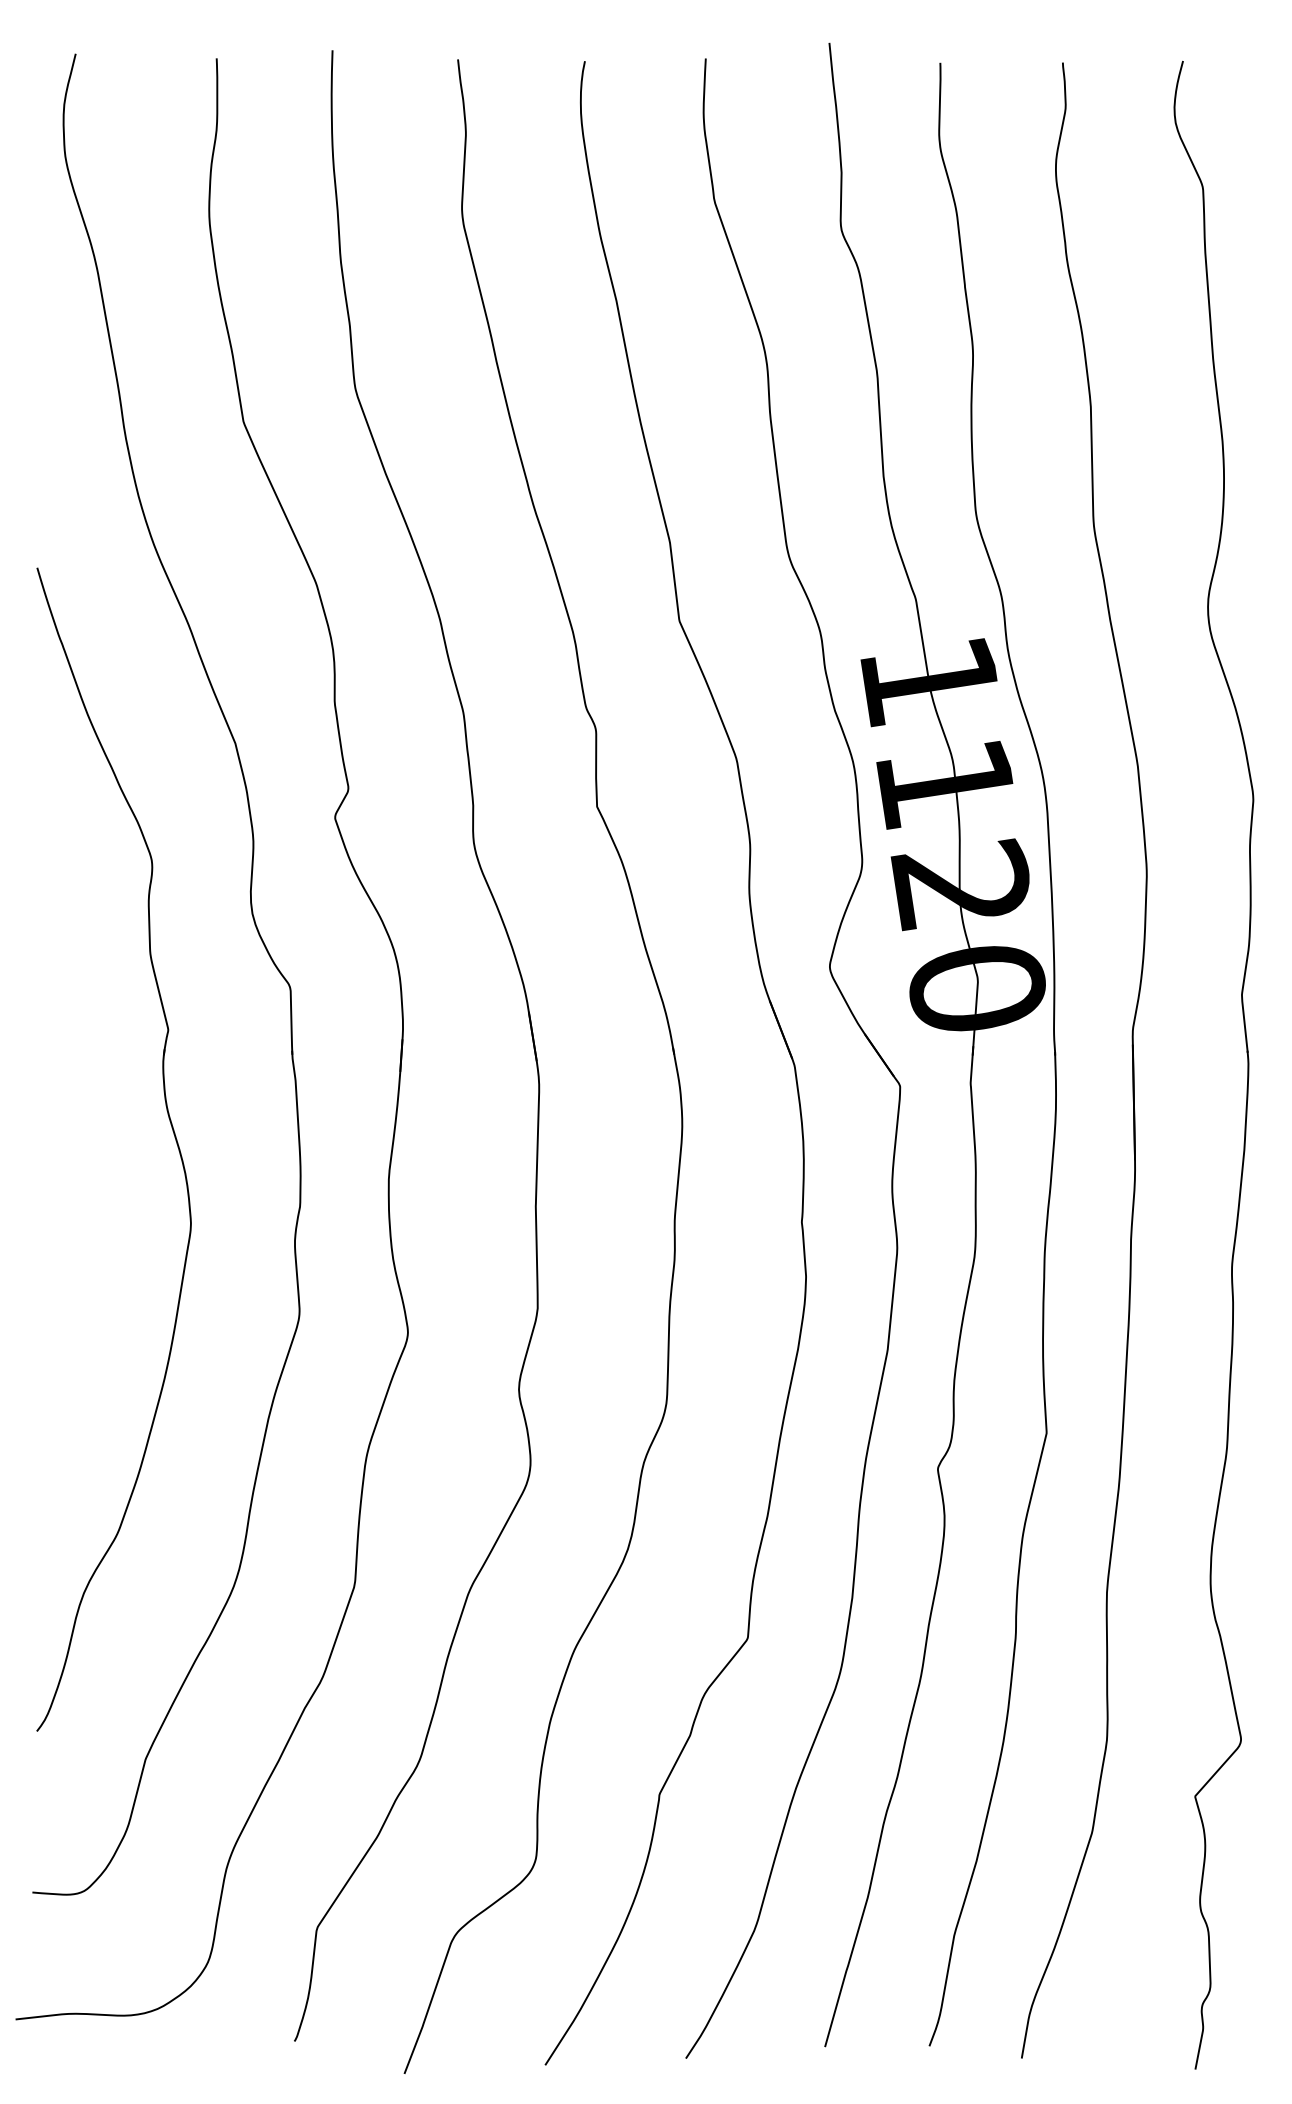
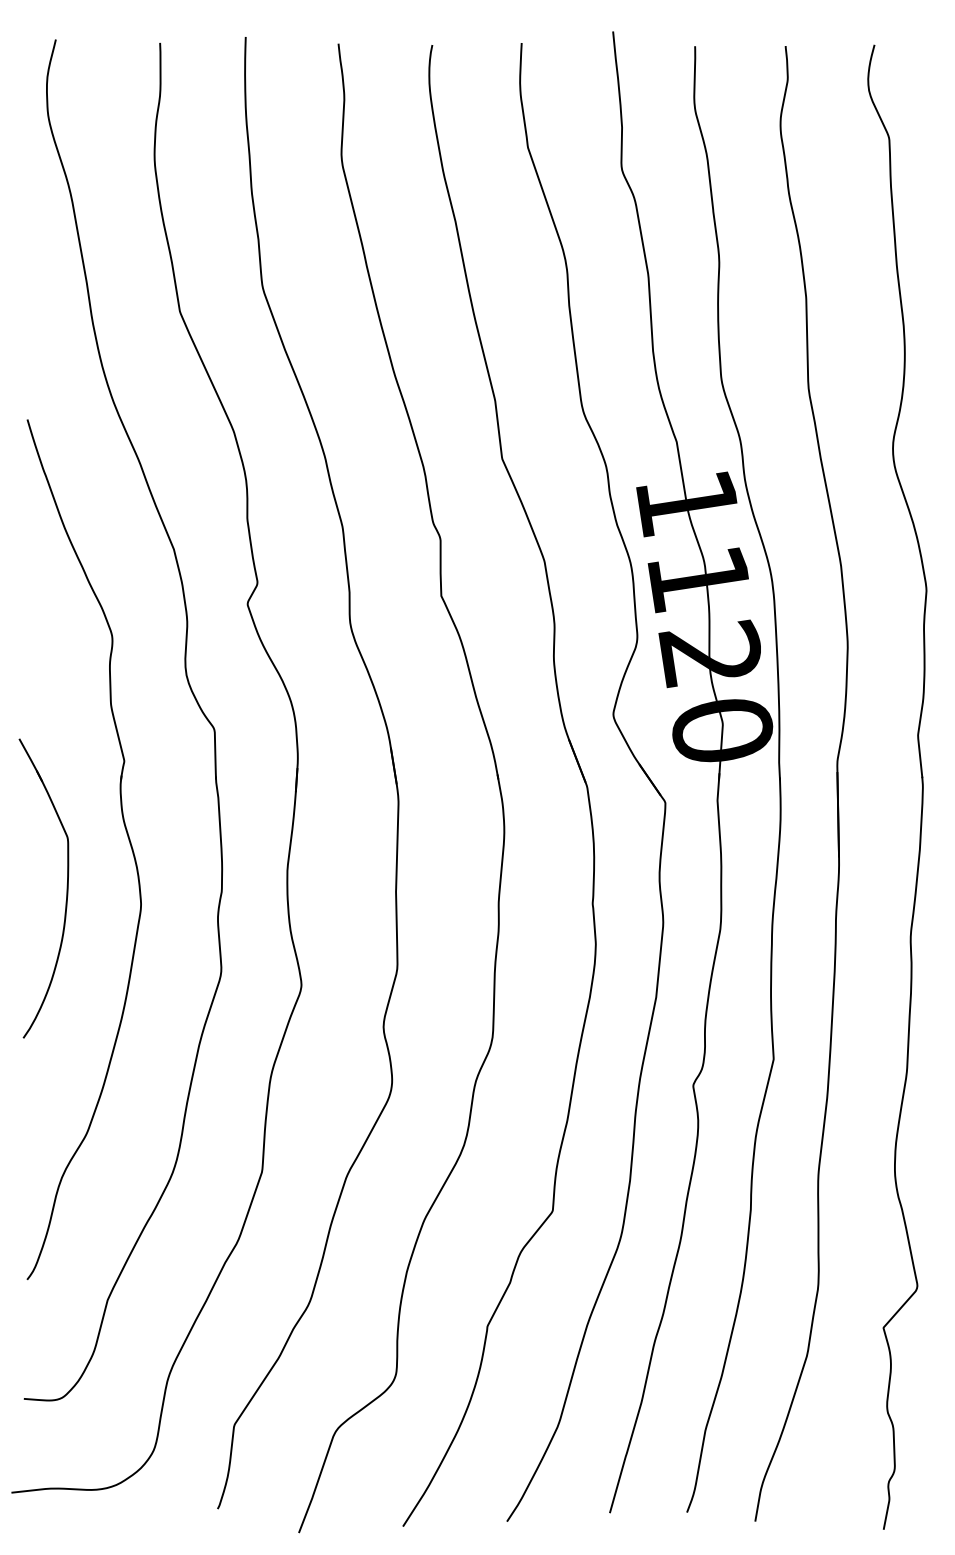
part: (90, 1201) -> (66, 888), added

